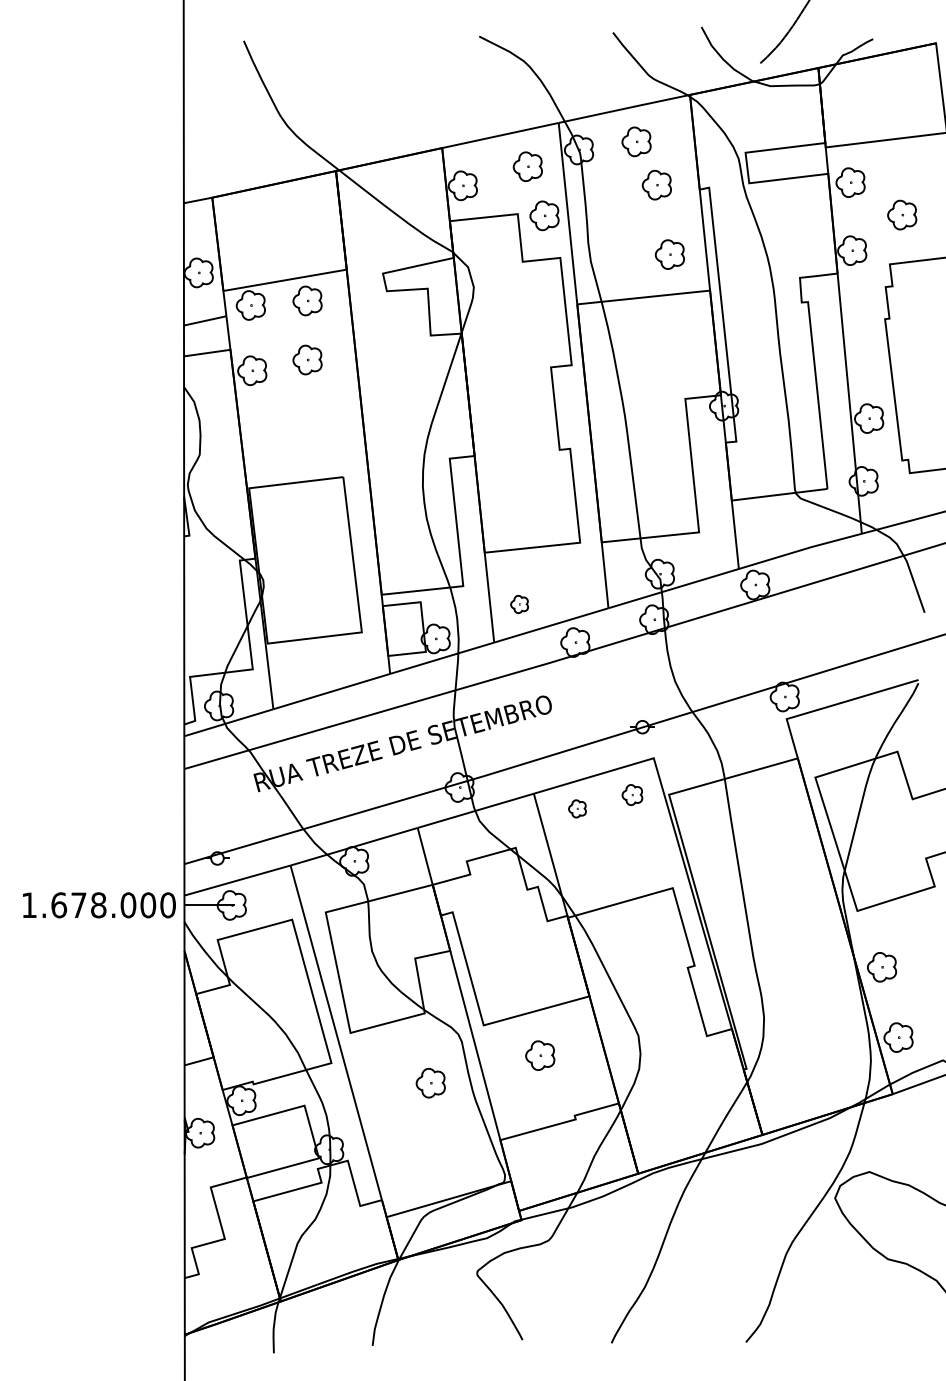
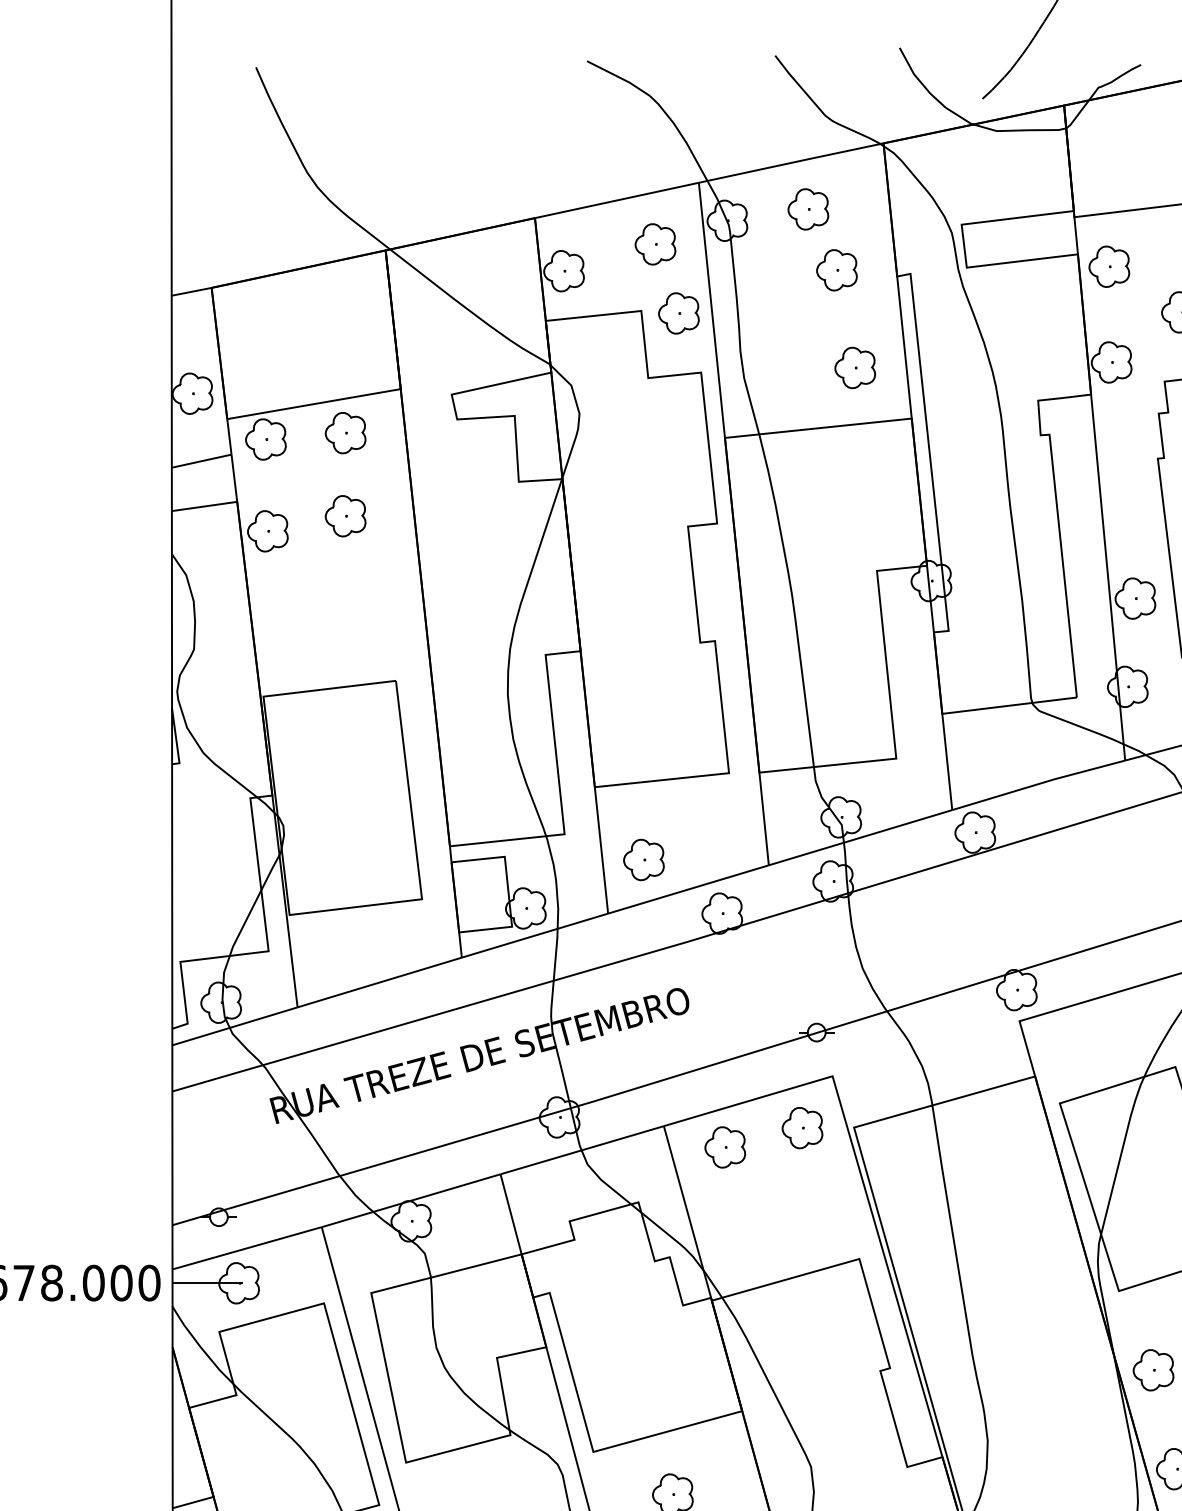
part: (519, 604) -> (643, 860), size x1.67
part: (632, 794) -> (802, 1127), size x1.43
part: (577, 808) -> (725, 1146), size x1.67

